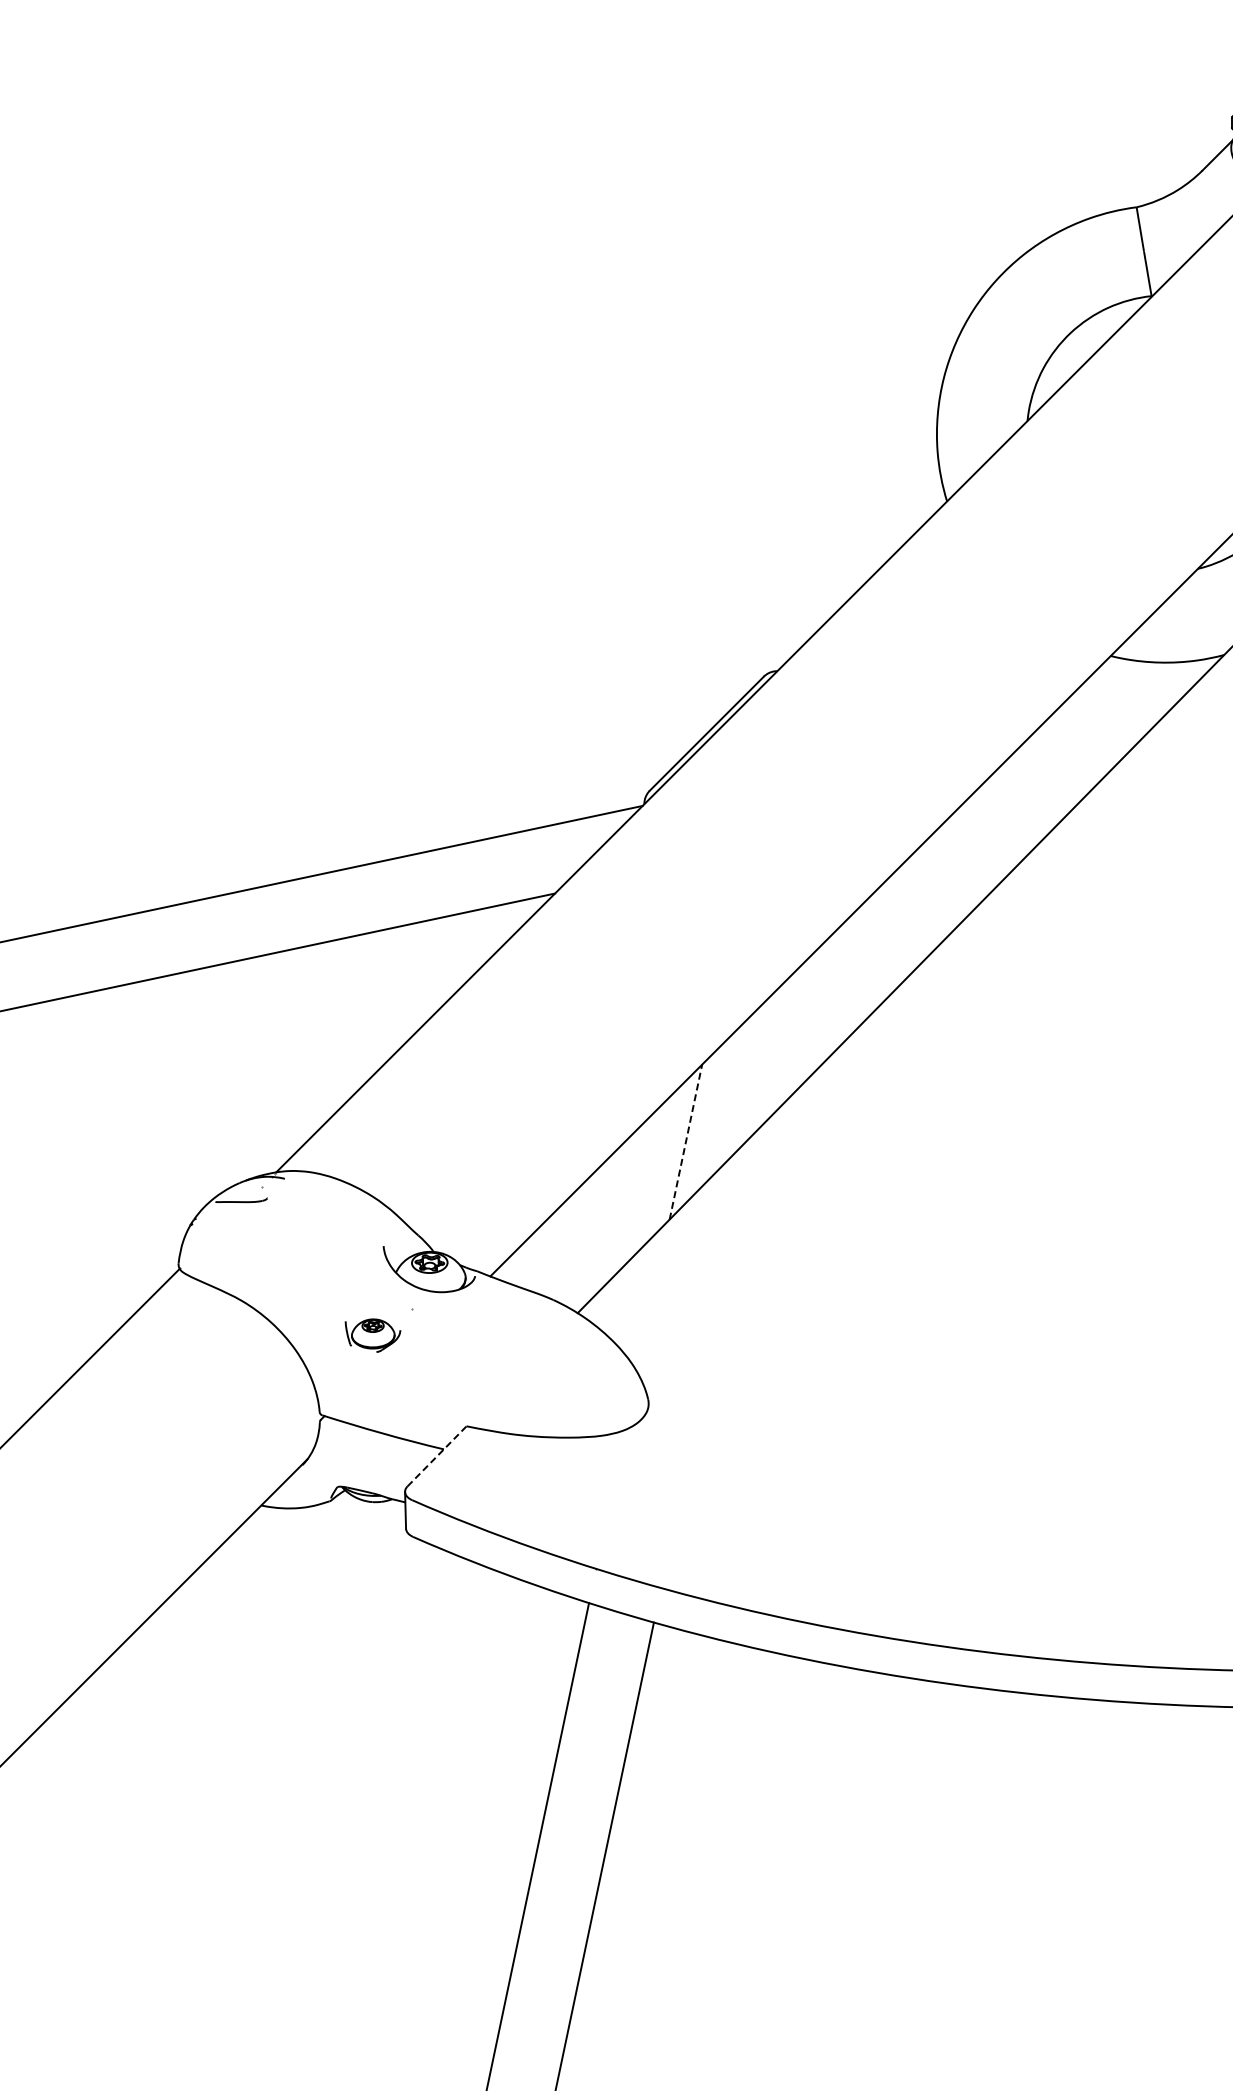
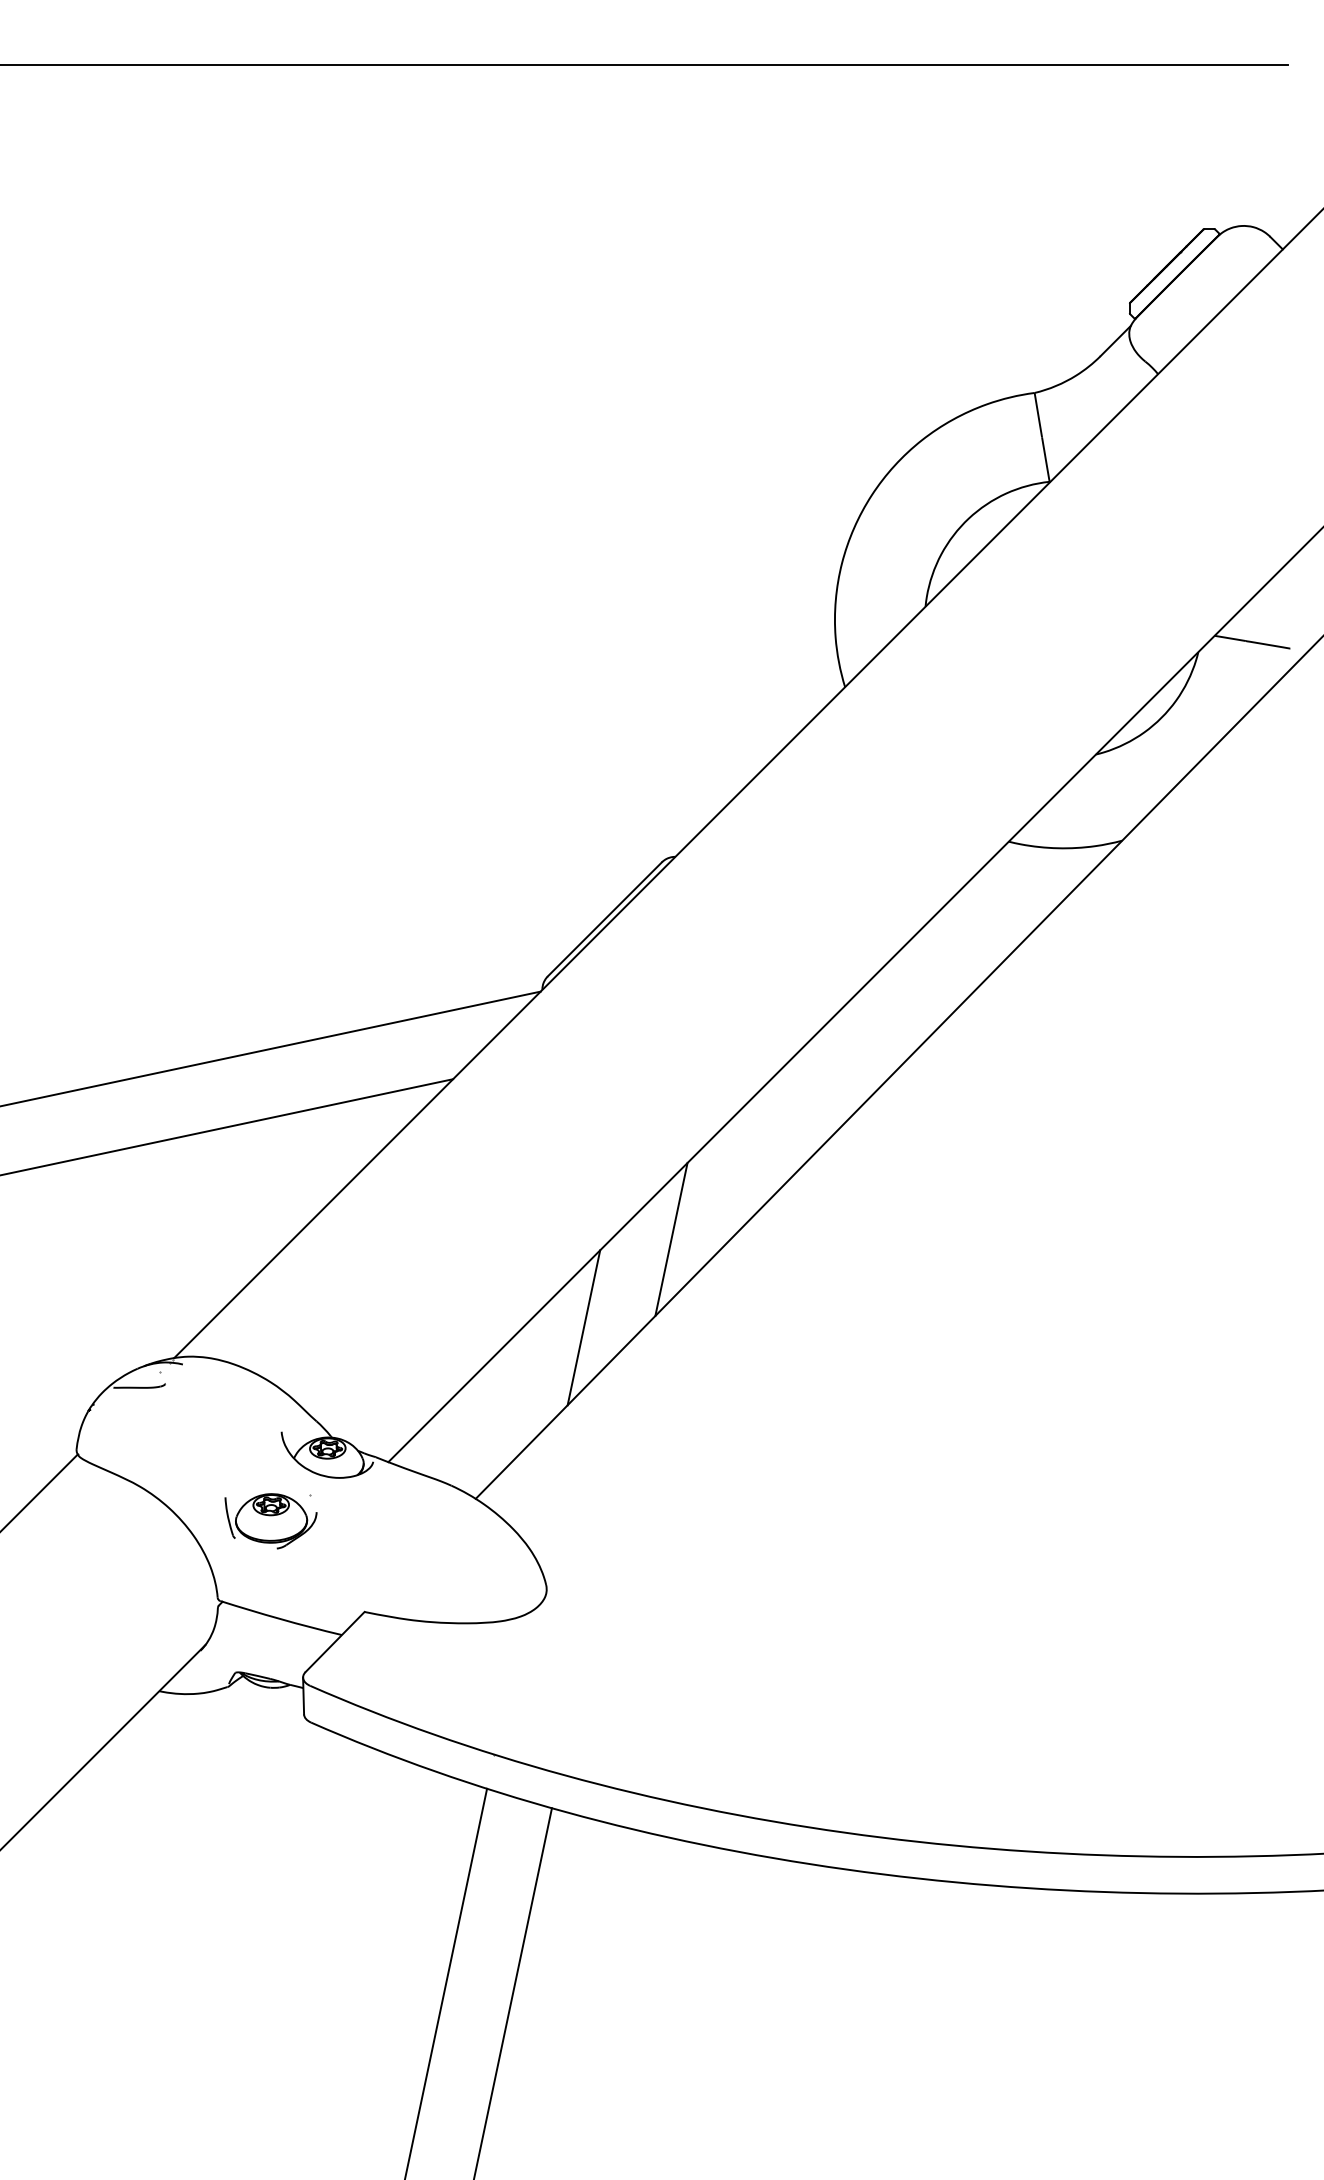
line: (773, 1052) -> (671, 1238), added
line: (686, 1141) -> (584, 1327), dashed -> solid
part: (372, 1335) -> (270, 1521), size x1.67
line: (437, 1455) -> (335, 1641), dashed -> solid

